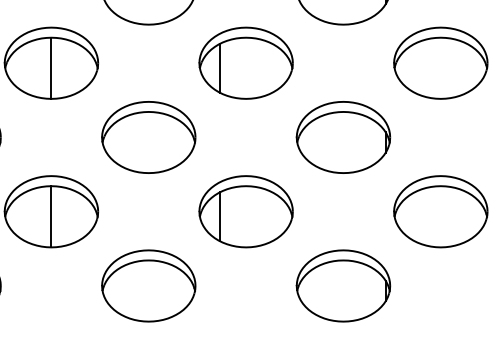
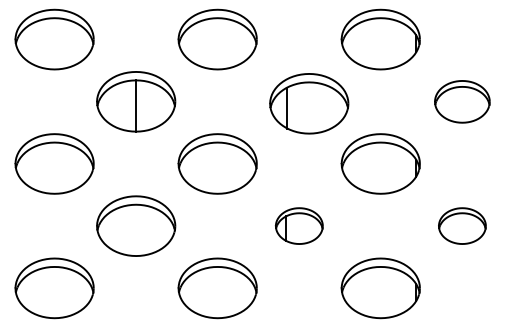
part: (246, 62) -> (309, 103), moved
part: (441, 62) -> (462, 101), size x0.7
part: (246, 210) -> (299, 225), size x0.6
part: (441, 210) -> (462, 225), size x0.6
line: (51, 216) -> (136, 230), removed

